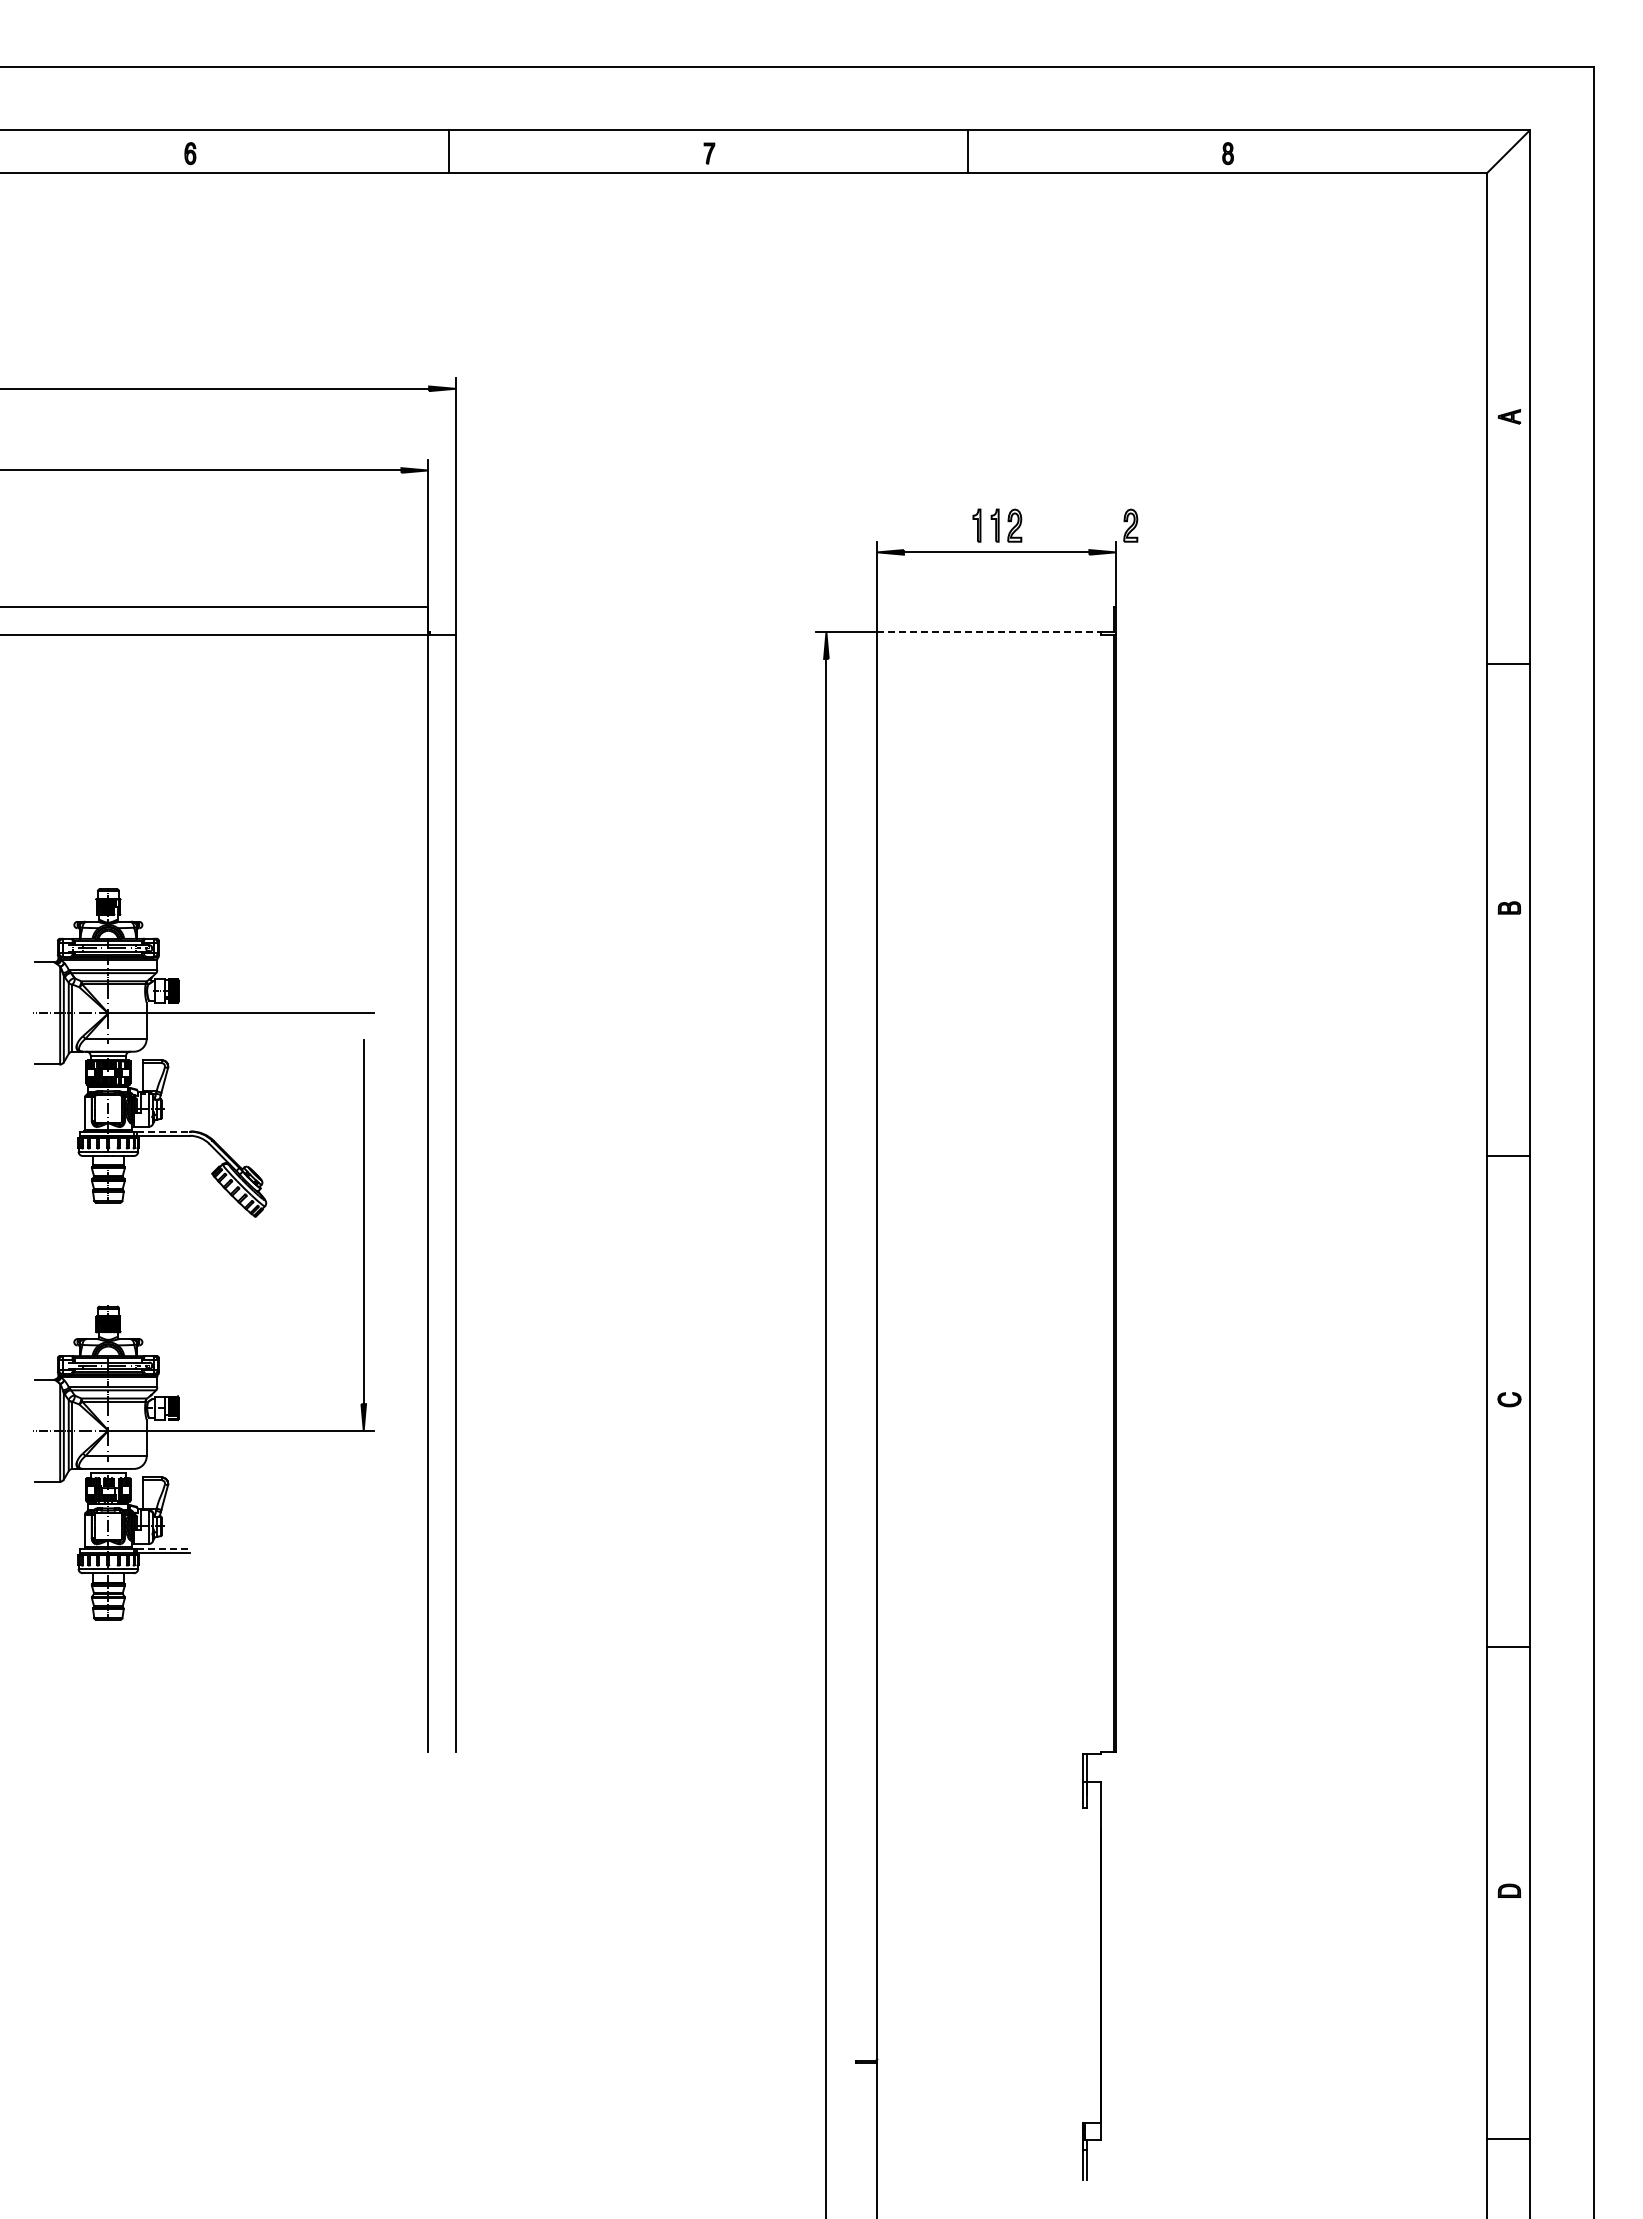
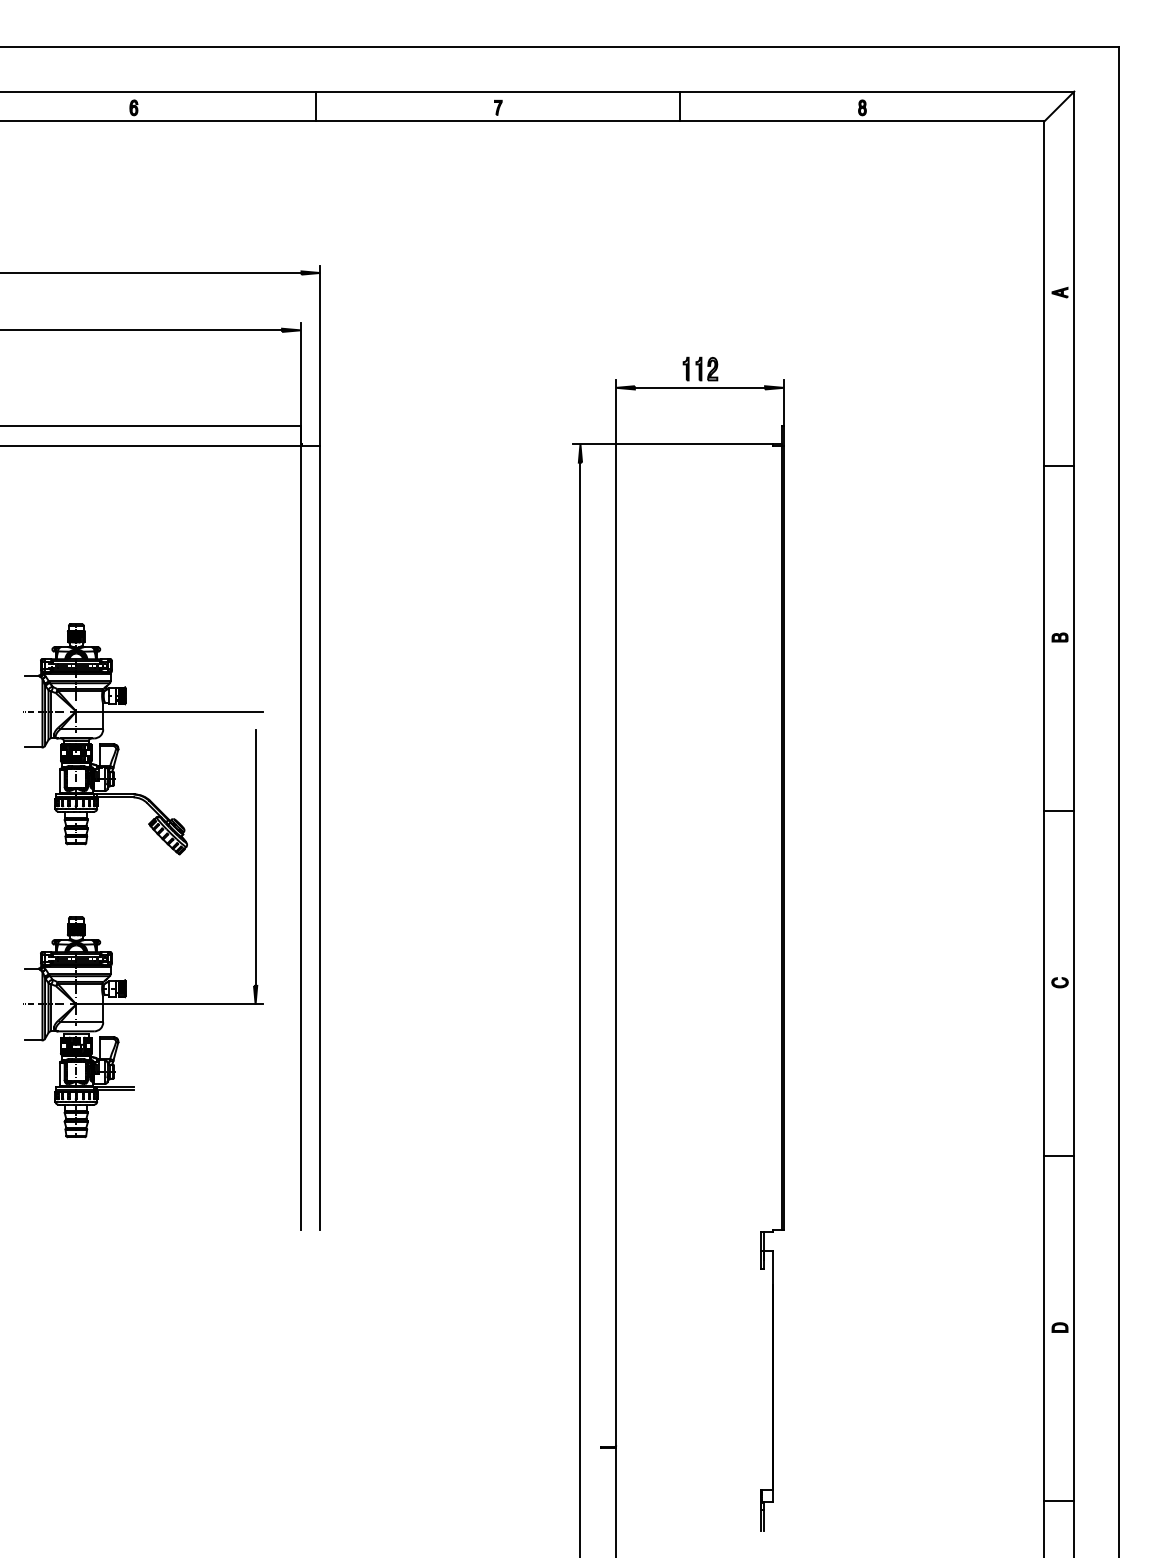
part: (1130, 525) -> (793, 368), removed
line: (989, 632) -> (694, 444), dashed -> solid
line: (164, 1131) -> (115, 794), dashed -> solid
line: (164, 1548) -> (115, 1087), dashed -> solid

